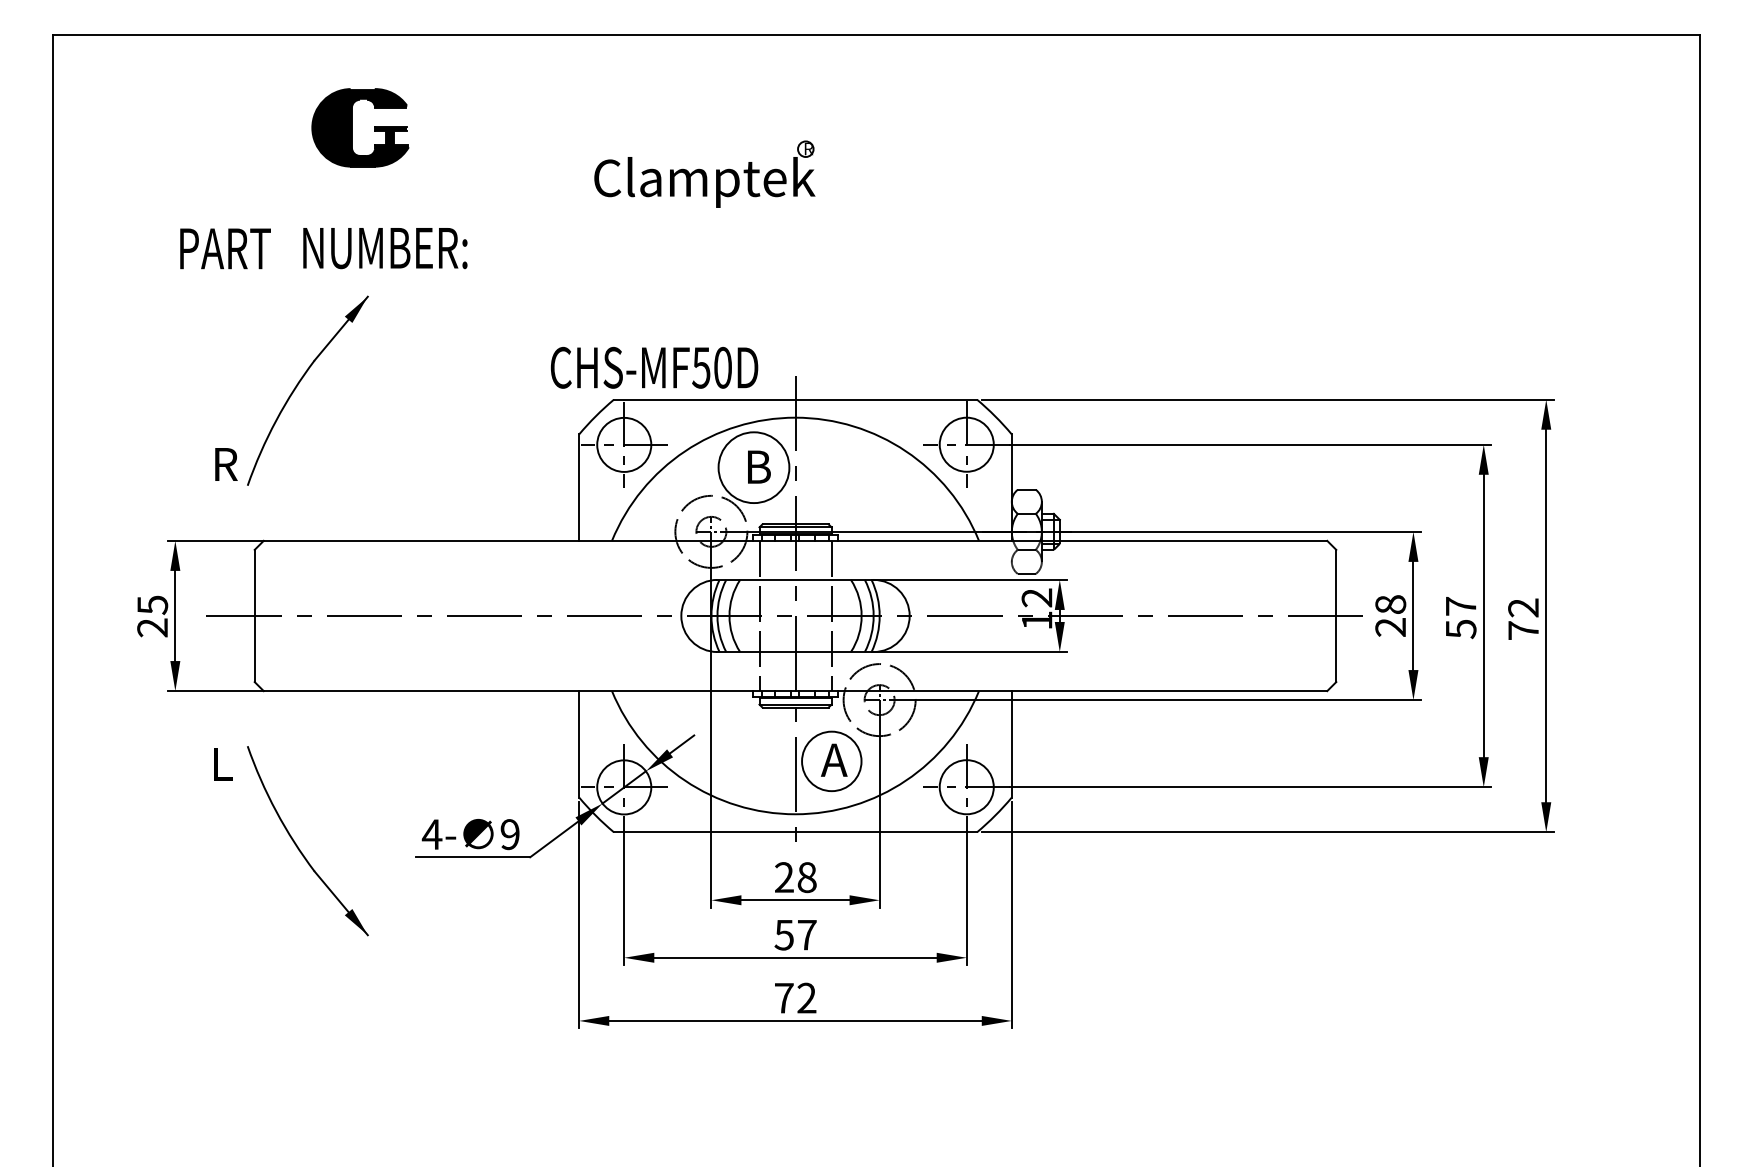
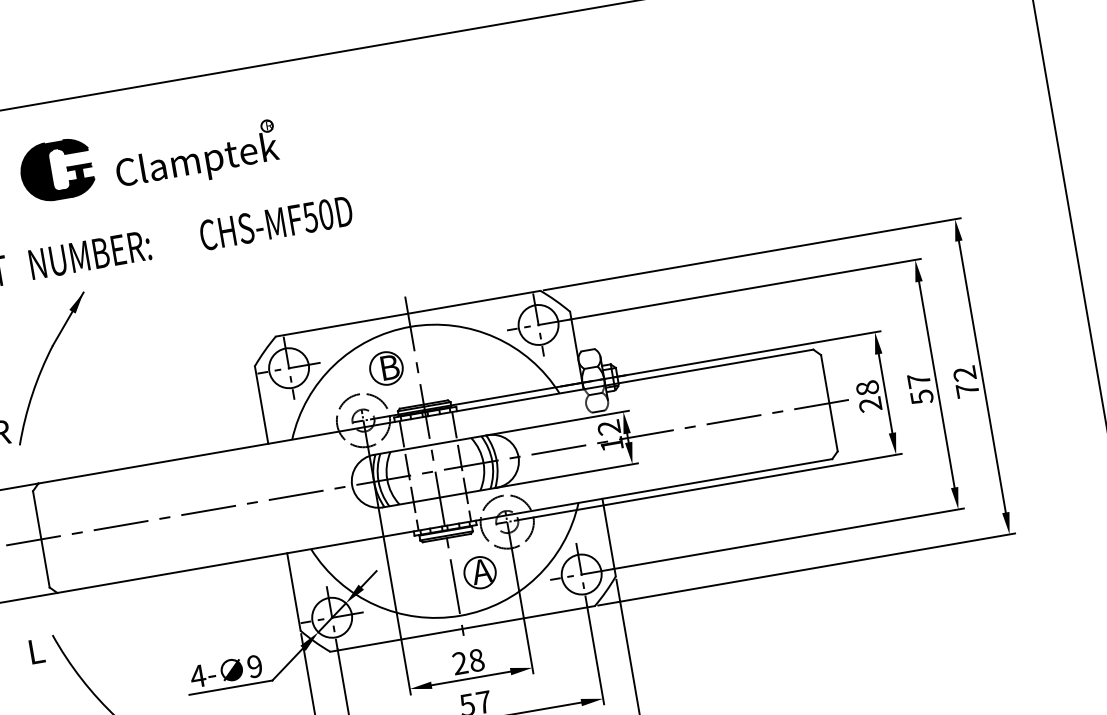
part: (704, 173) -> (196, 156), moved
text: (654, 367) -> (276, 223), moved
circle: (753, 467) -> (386, 368), size x0.62
circle: (831, 761) -> (479, 572), size x0.71

